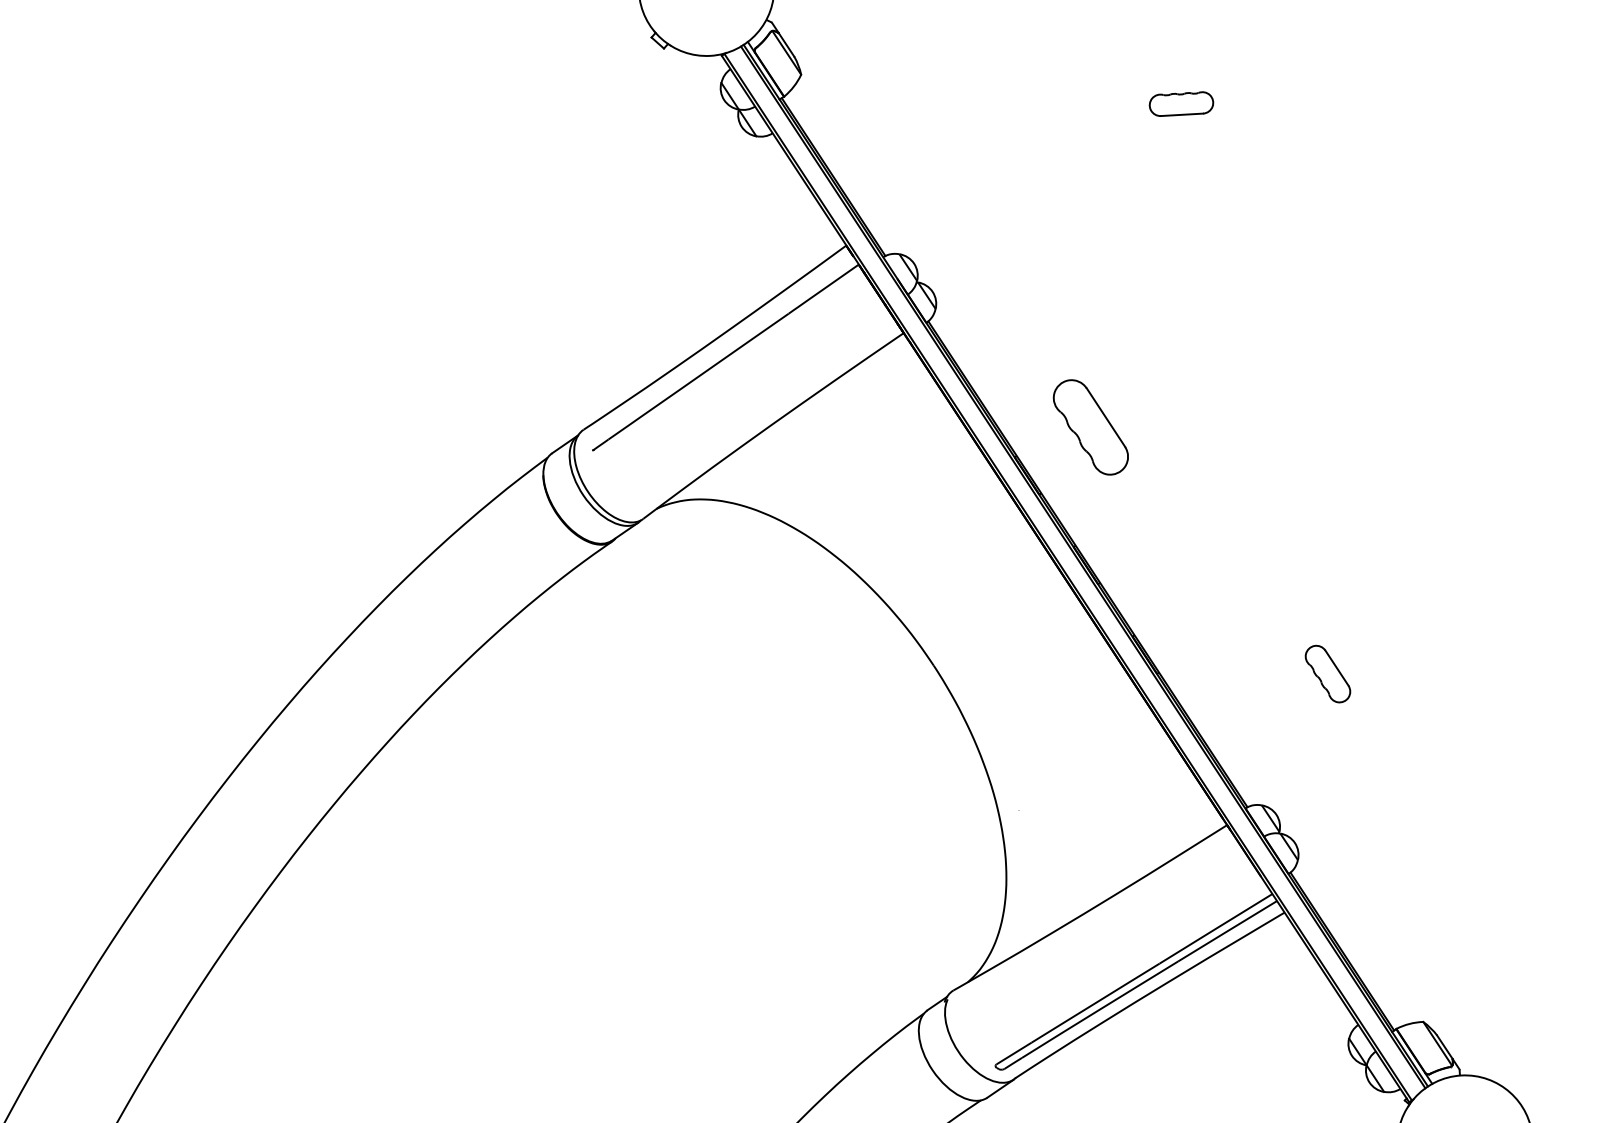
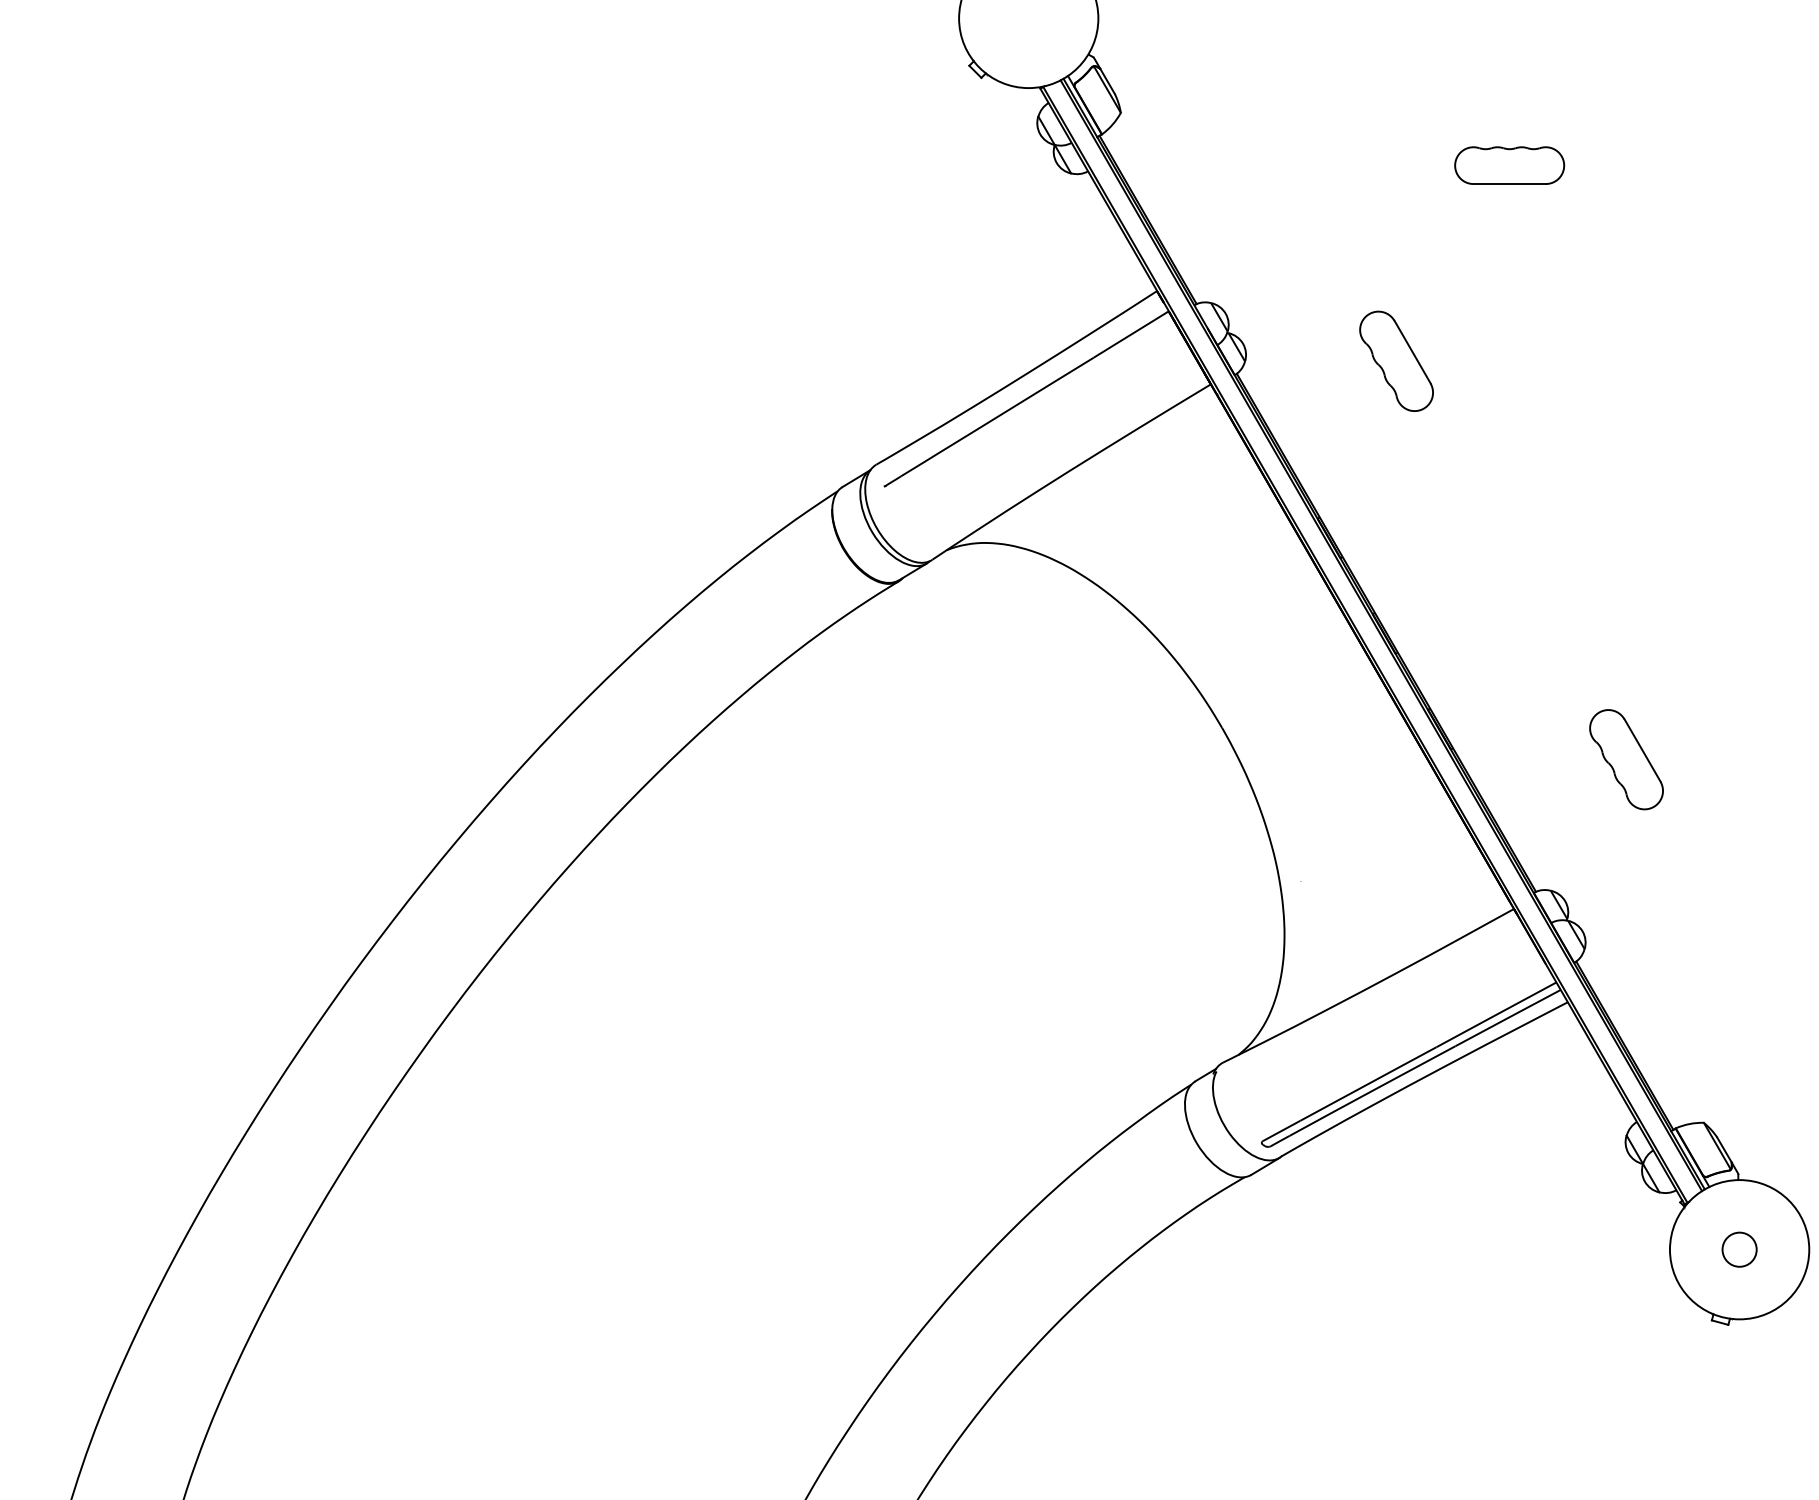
part: (1181, 104) -> (1509, 165), size x1.67
part: (1090, 426) -> (1396, 360), moved
part: (1327, 673) -> (1626, 759), size x1.67

